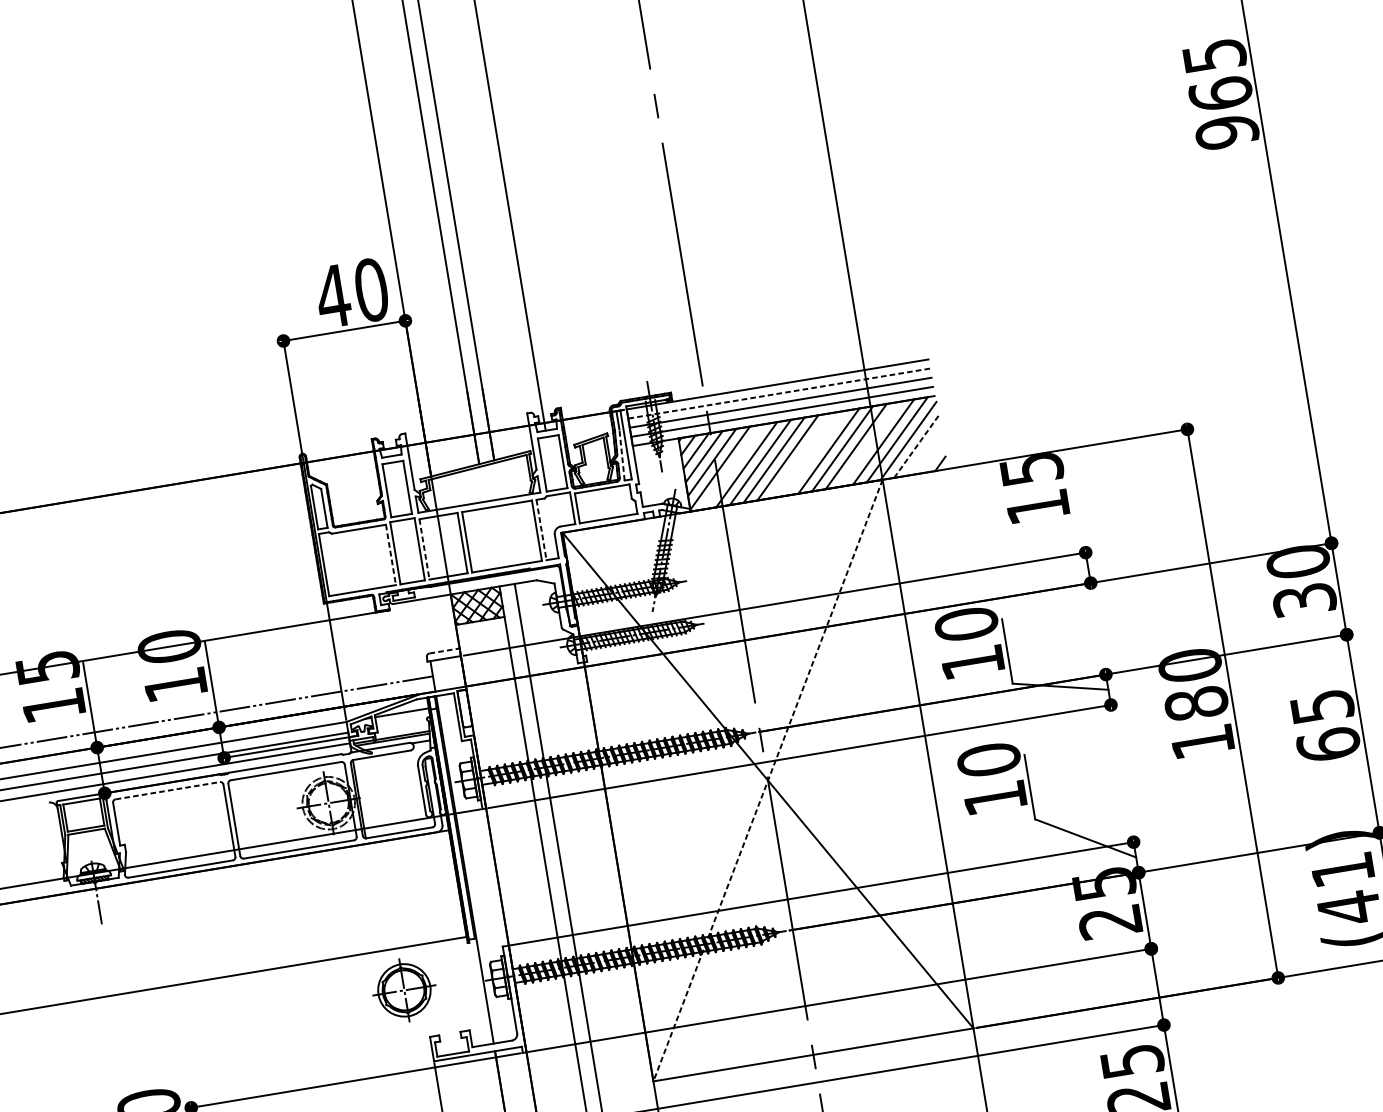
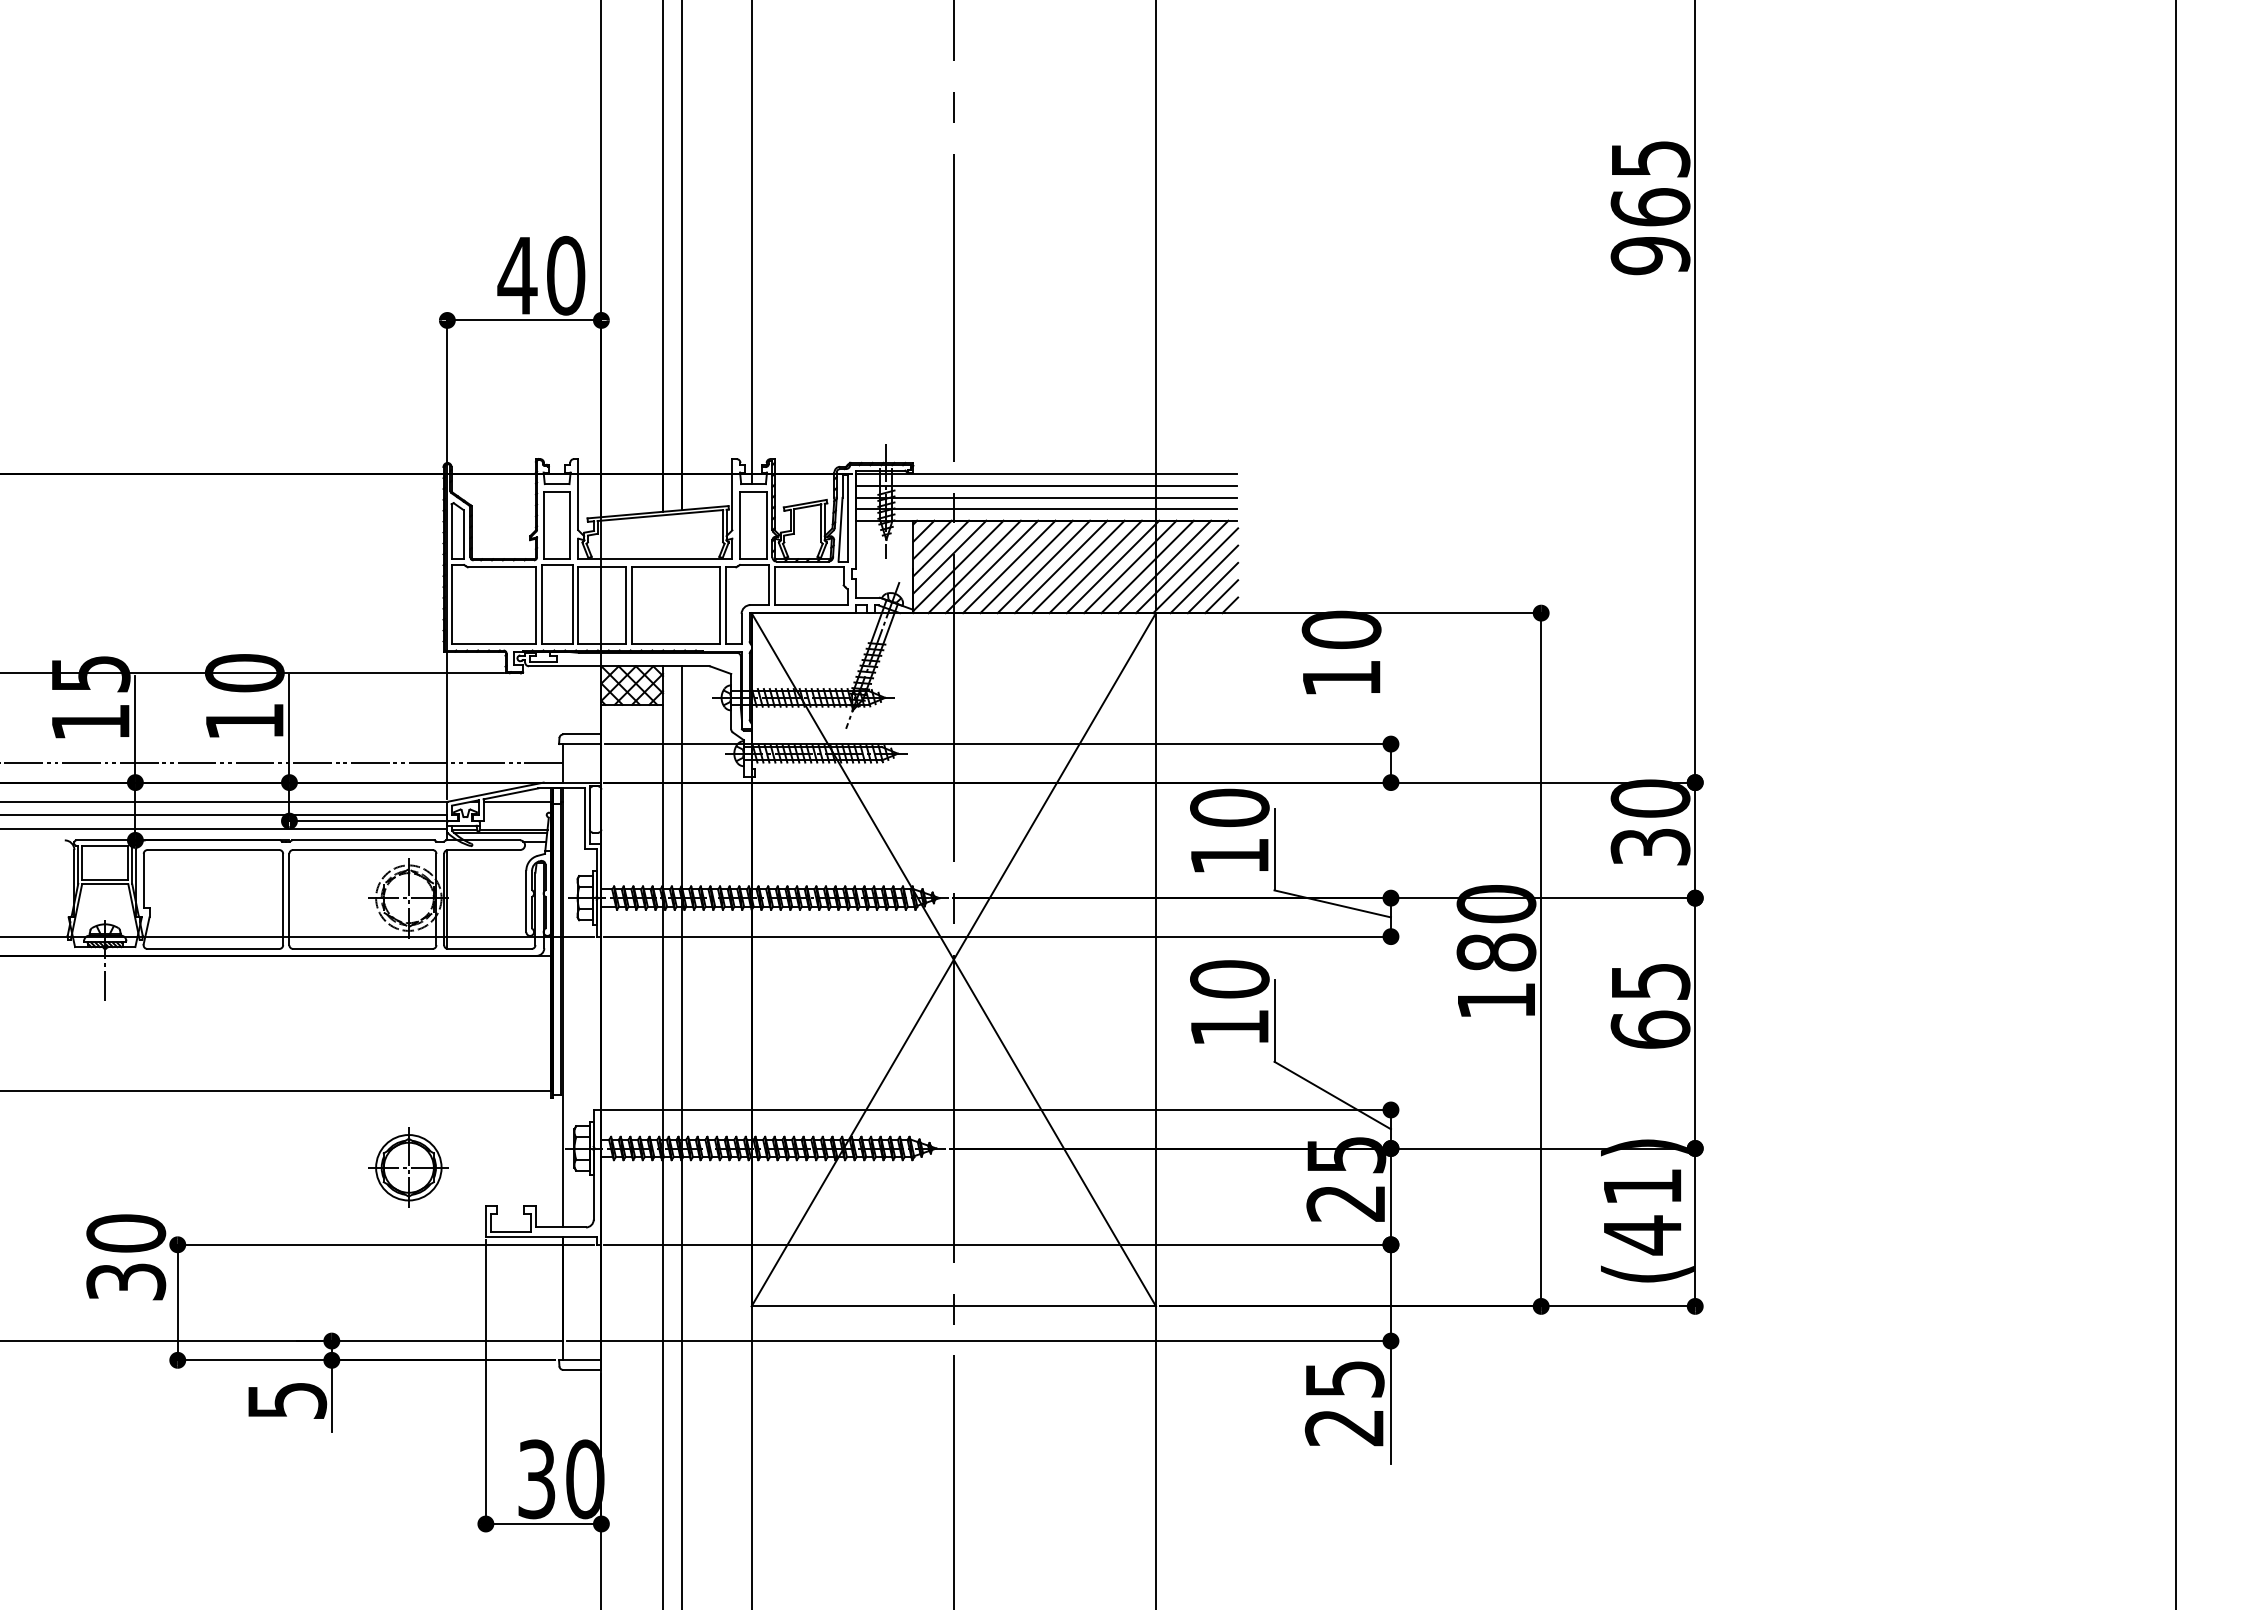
line: (779, 393) -> (1046, 486), dashed -> solid
line: (869, 444) -> (1147, 566), added
line: (916, 446) -> (1204, 579), dashed -> solid
line: (923, 452) -> (1212, 587), added
line: (815, 453) -> (1078, 566), added
line: (622, 454) -> (840, 529), dashed -> solid
line: (800, 455) -> (1060, 566), added
line: (932, 458) -> (1221, 596), added
line: (732, 466) -> (974, 566), added
text: (1031, 468) -> (1341, 629), 15 -> 10
line: (541, 530) -> (726, 605), dashed -> solid
line: (424, 549) -> (578, 605), dashed -> solid
line: (390, 555) -> (535, 605), dashed -> solid
line: (444, 650) -> (582, 734), dashed -> solid
line: (767, 781) -> (953, 960), dashed -> solid
line: (167, 791) -> (213, 850), dashed -> solid
part: (404, 990) -> (408, 1167), moved

